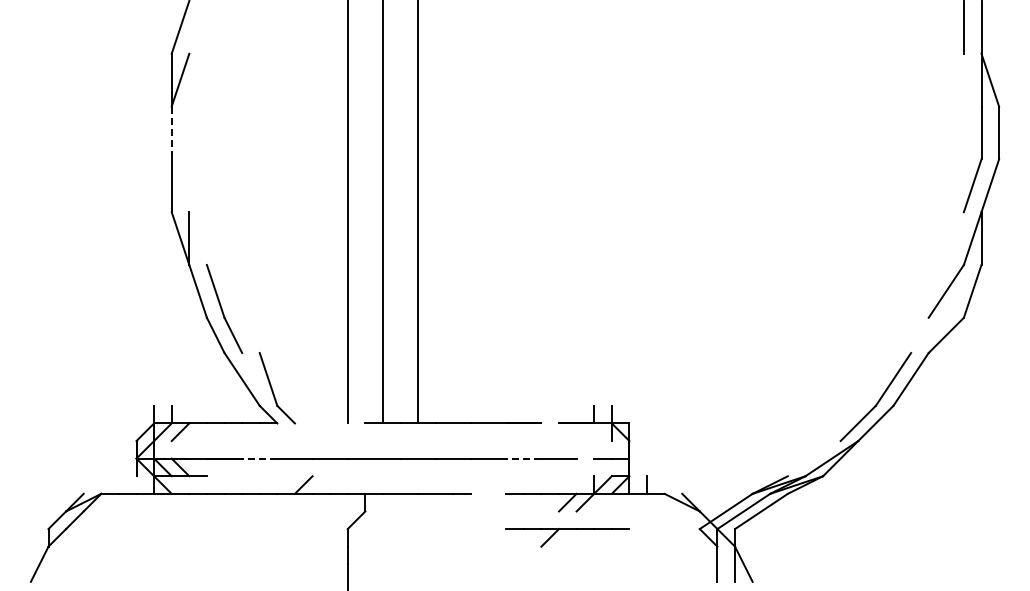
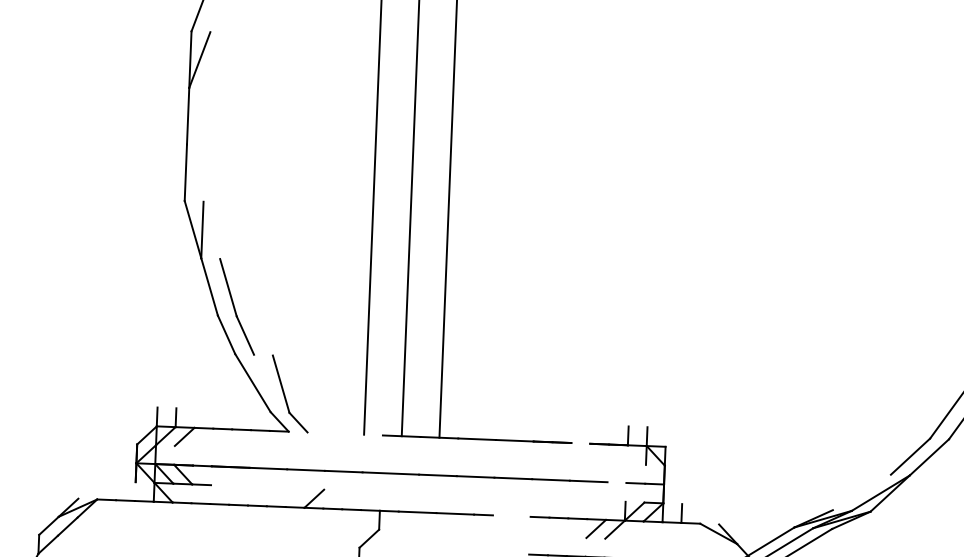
line: (171, 133) -> (187, 116), dashed -> solid
line: (259, 458) -> (268, 468), dashed -> solid
line: (523, 458) -> (550, 479), dashed -> solid

